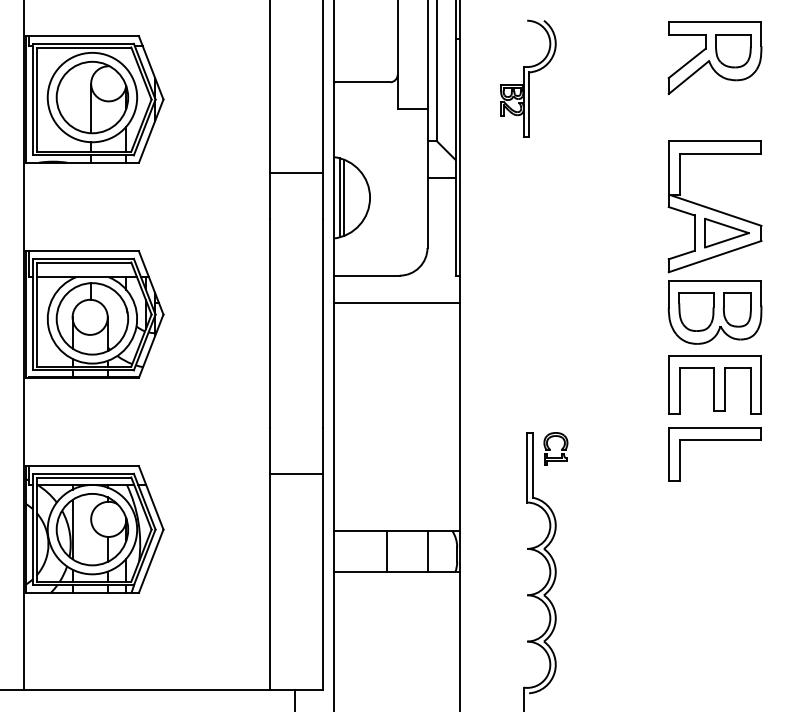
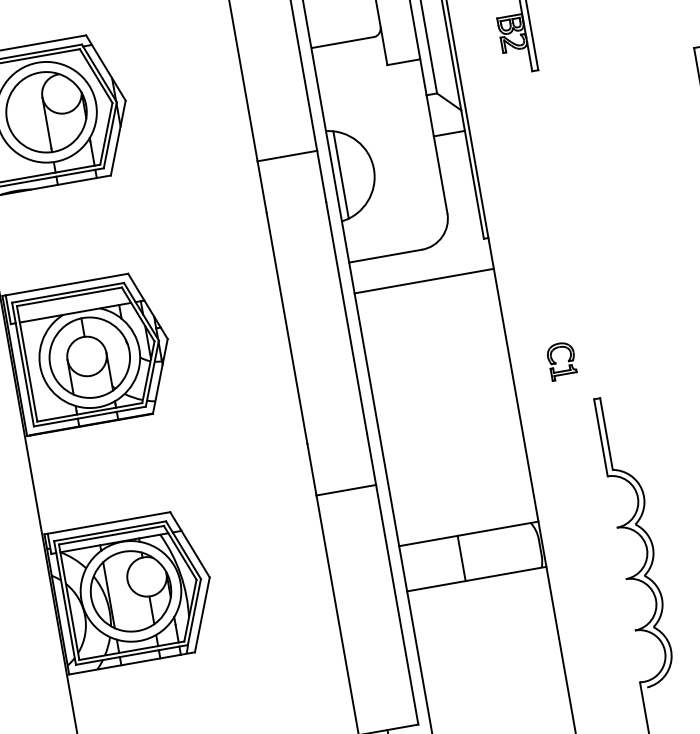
line: (344, 197) -> (345, 173), removed
part: (555, 448) -> (561, 360), moved
line: (427, 551) -> (506, 550), removed

